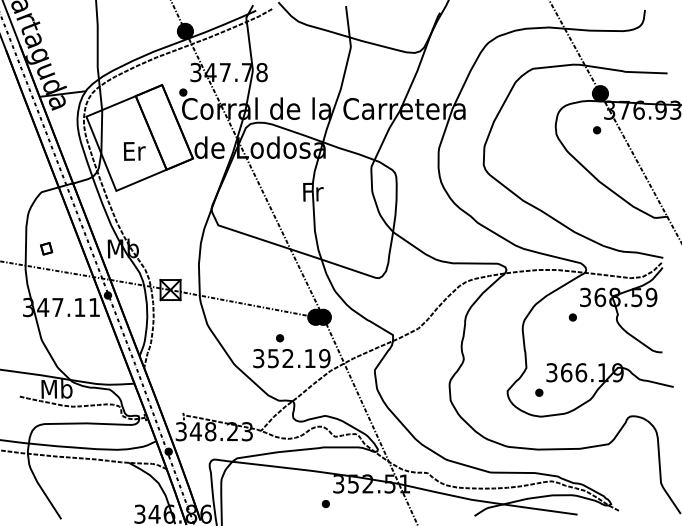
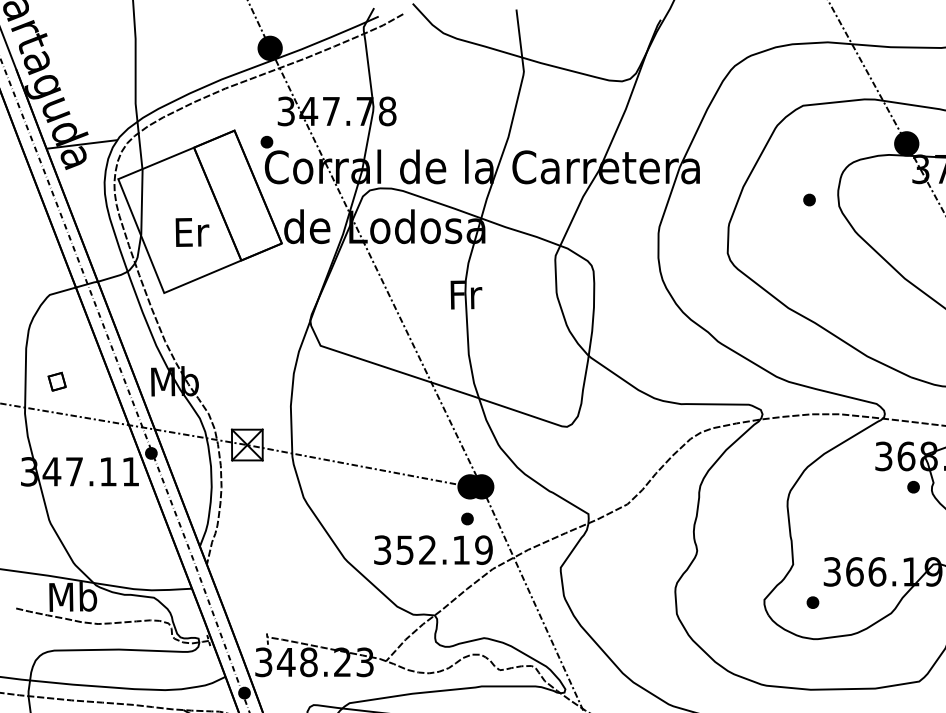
part: (597, 130) -> (810, 200), moved
part: (572, 317) -> (912, 487), moved
part: (280, 338) -> (468, 519), moved

